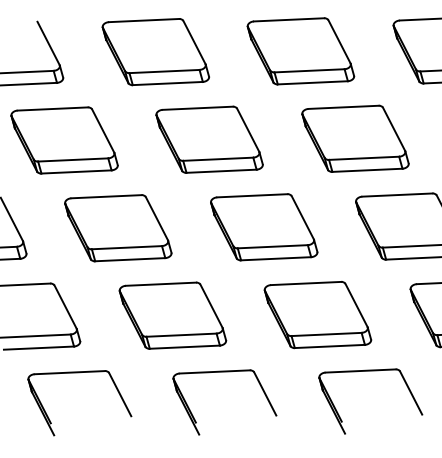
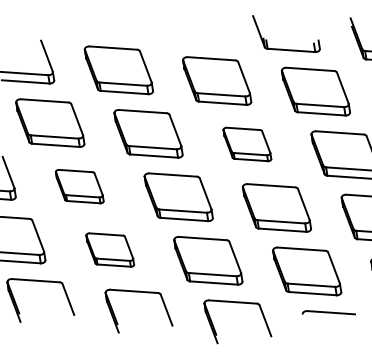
part: (355, 138) -> (247, 144), size x0.7
part: (117, 228) -> (79, 186), size x0.7
part: (173, 314) -> (110, 249), size x0.7

